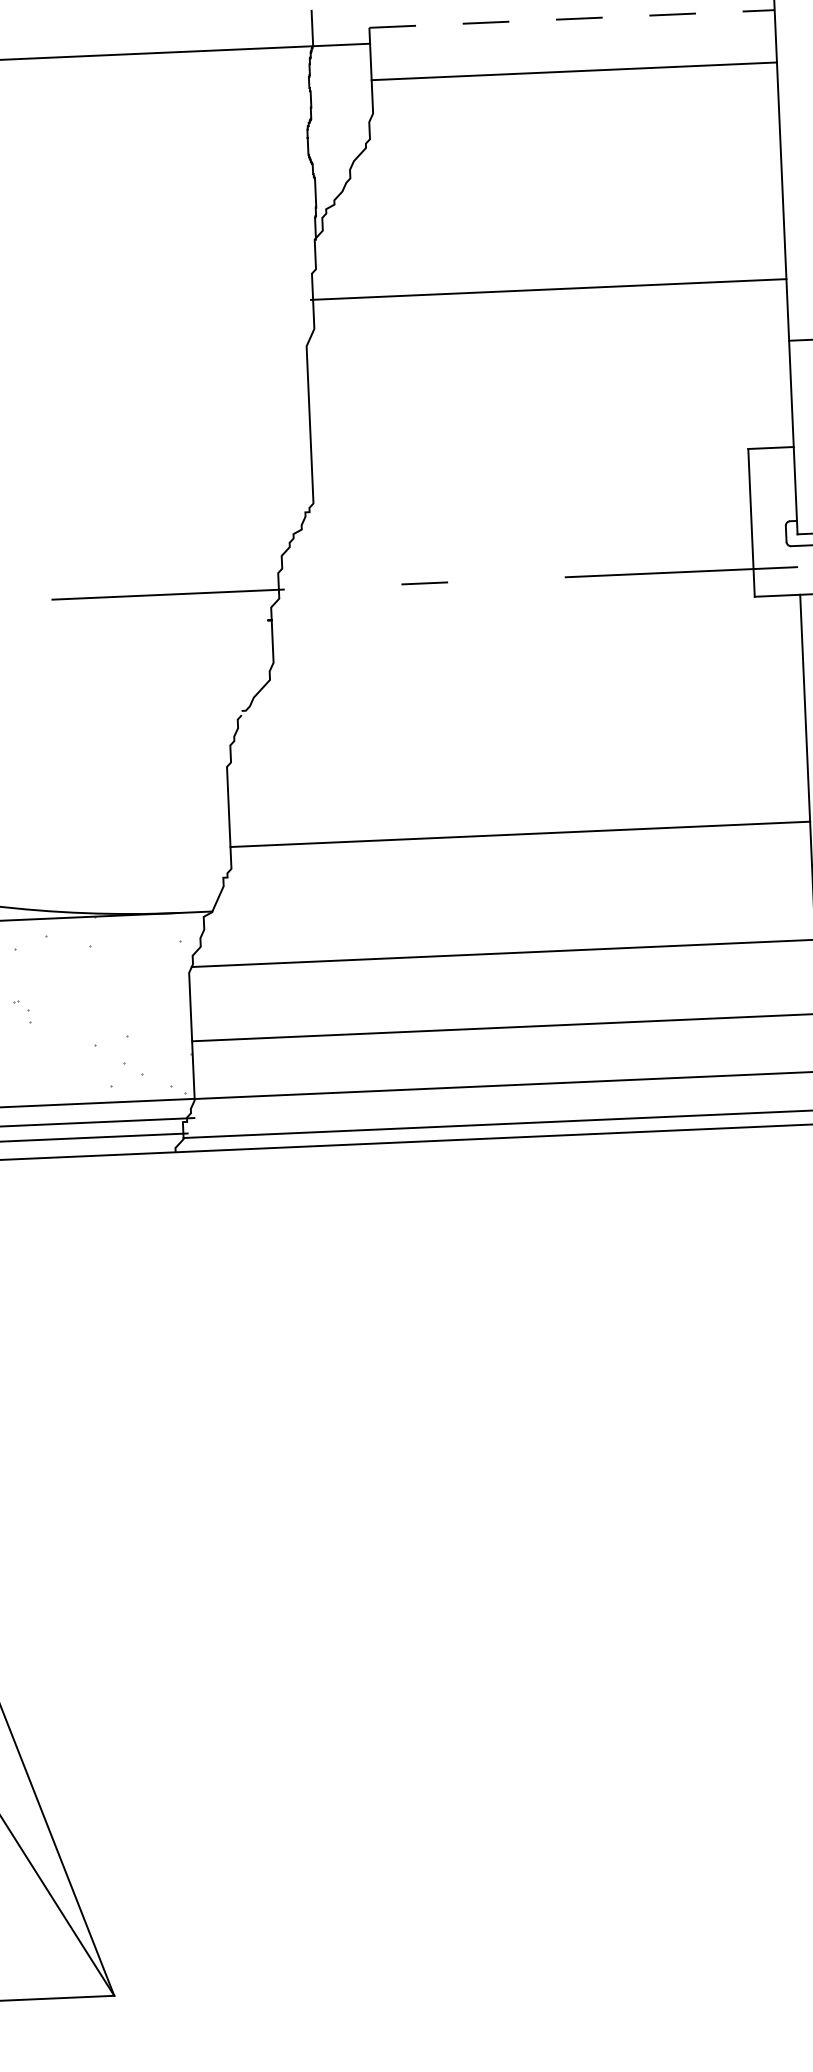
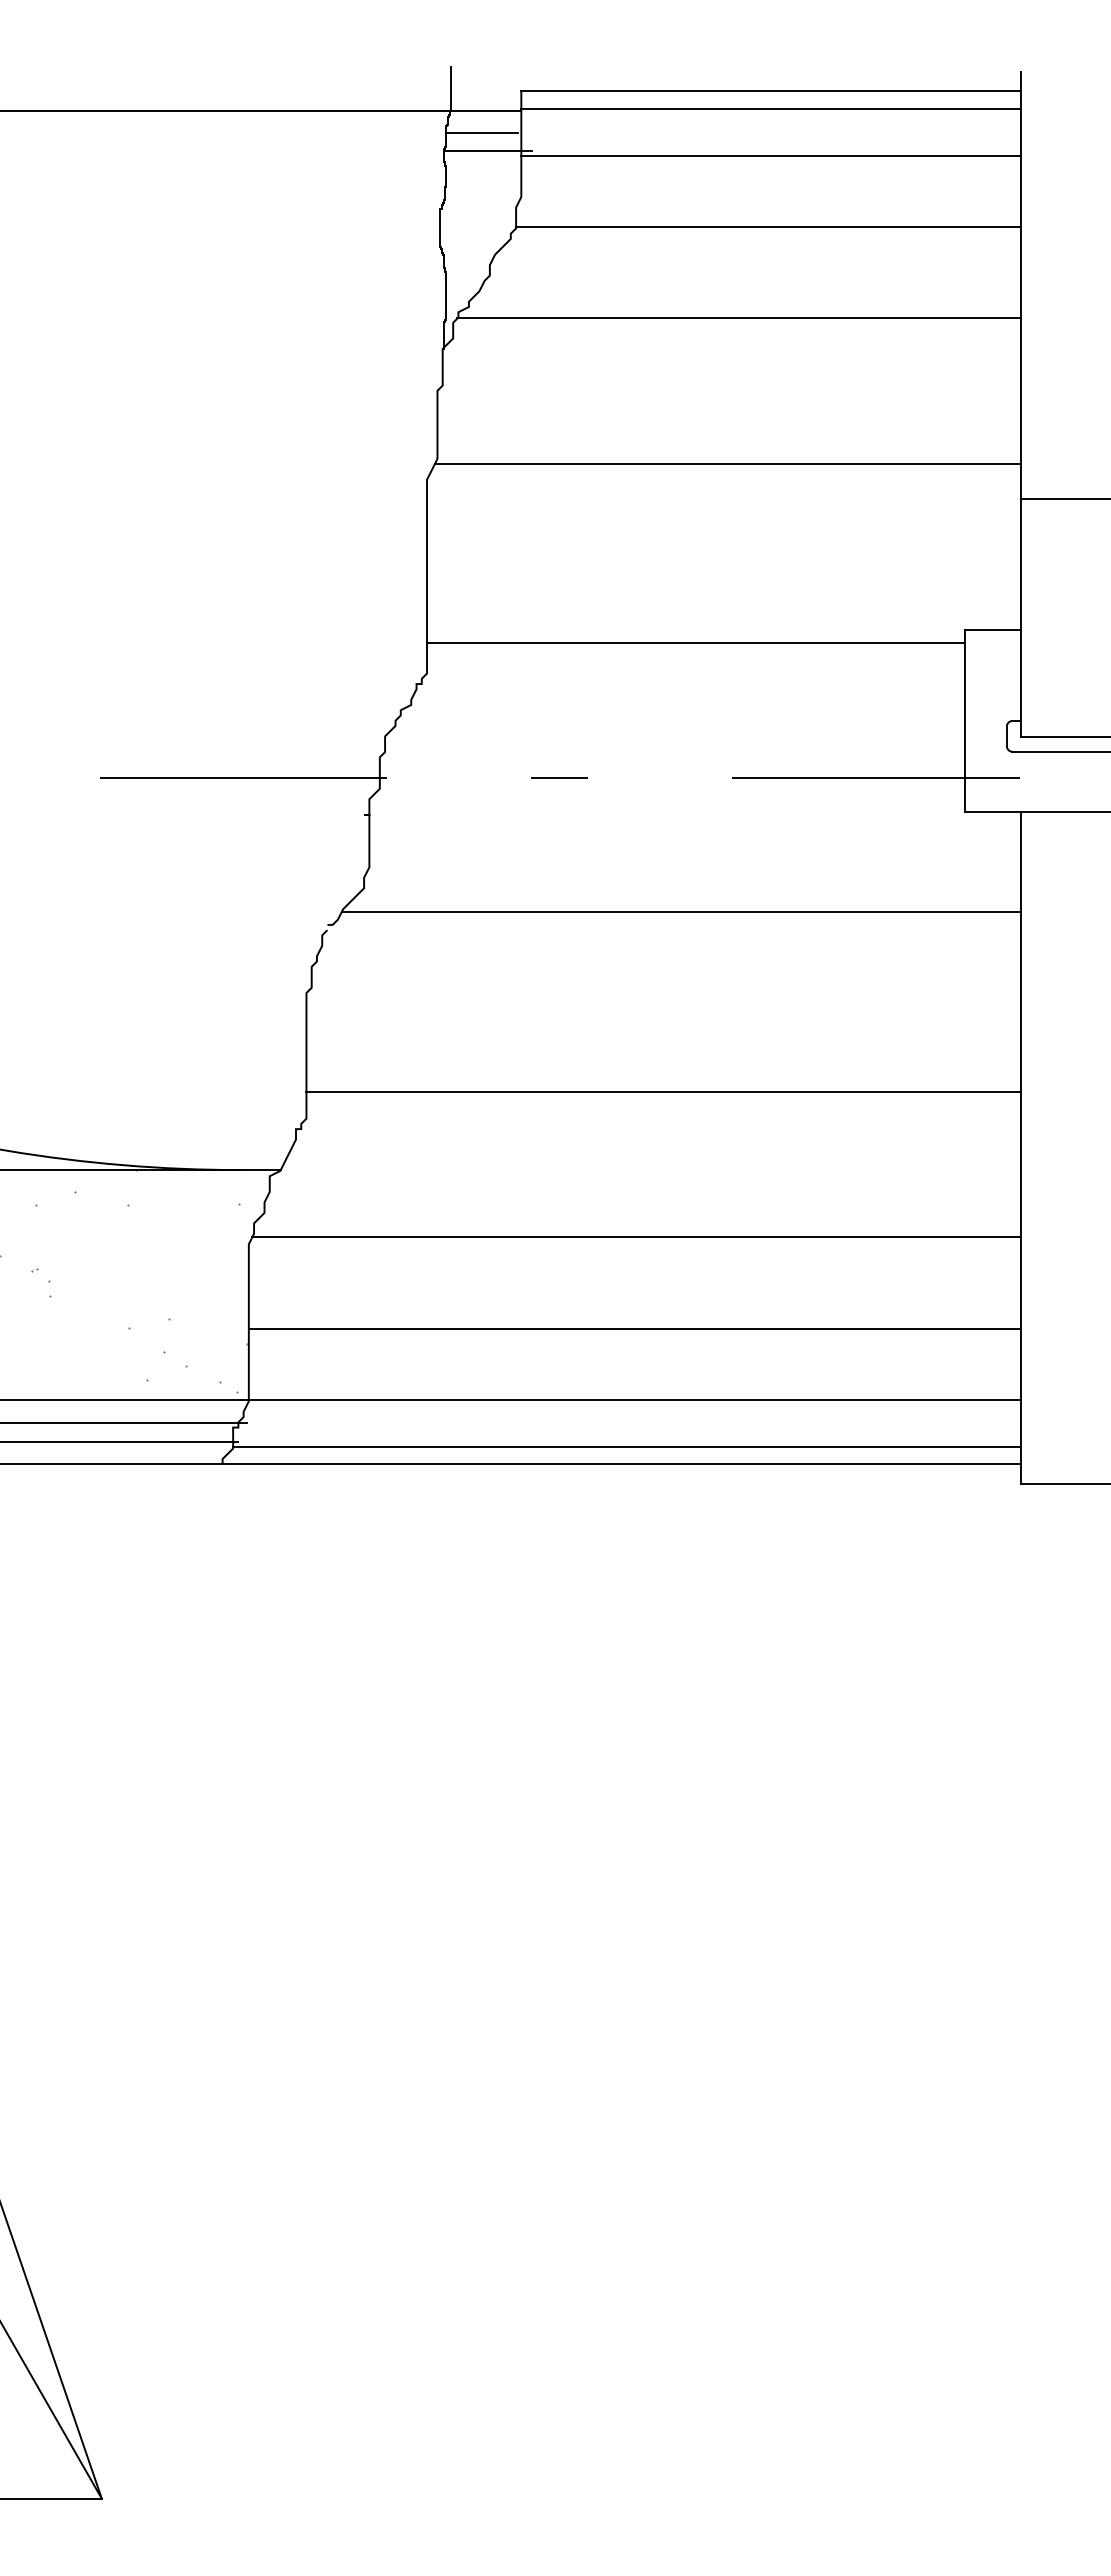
line: (572, 19) -> (771, 91), dashed -> solid
line: (572, 32) -> (770, 108), added
line: (339, 62) -> (482, 132), added
line: (344, 77) -> (487, 151), added
line: (574, 129) -> (768, 227), added
line: (553, 204) -> (738, 318), added
line: (548, 289) -> (727, 463), moved
line: (530, 469) -> (695, 643), added
line: (527, 688) -> (680, 912), added

